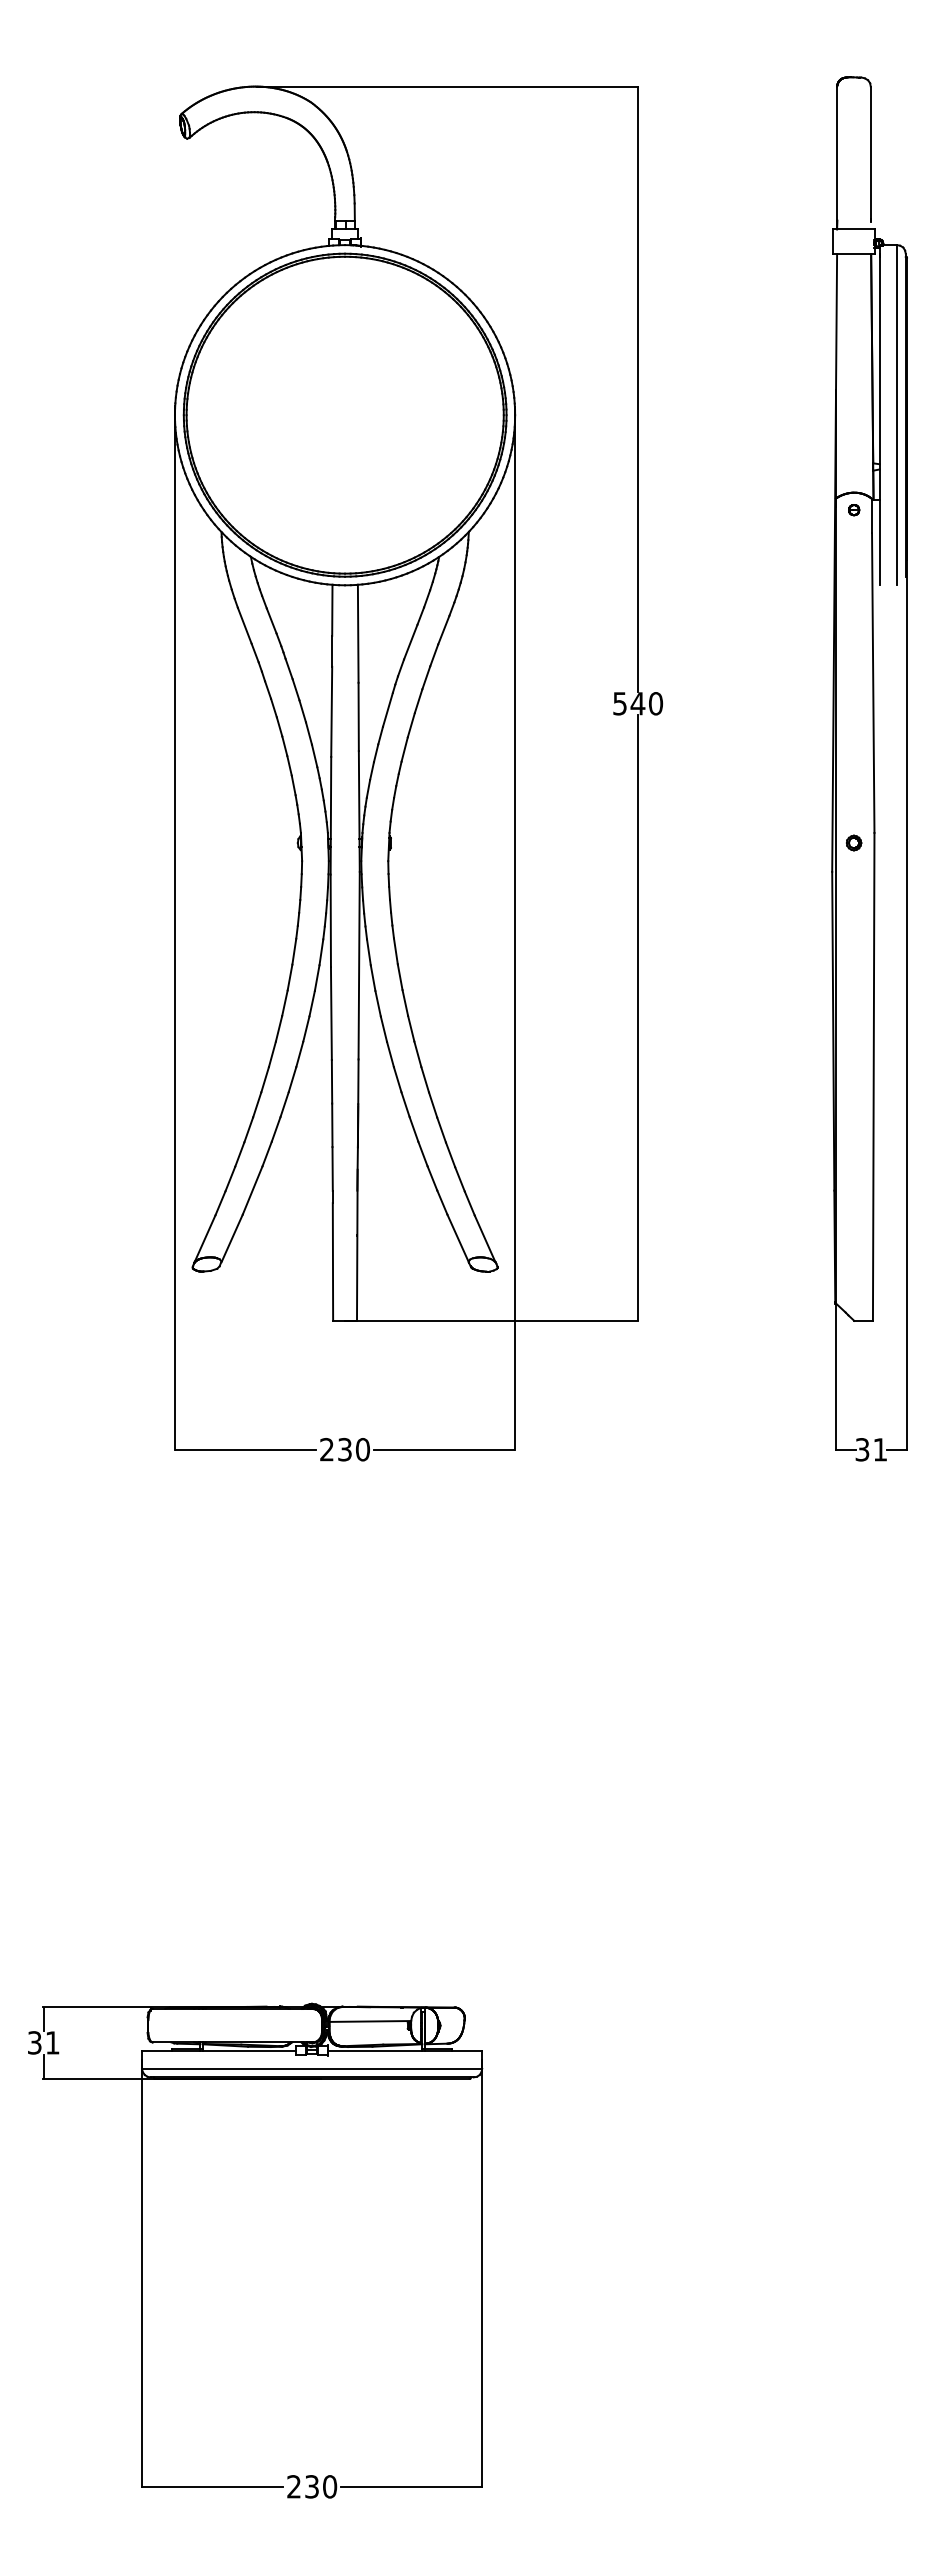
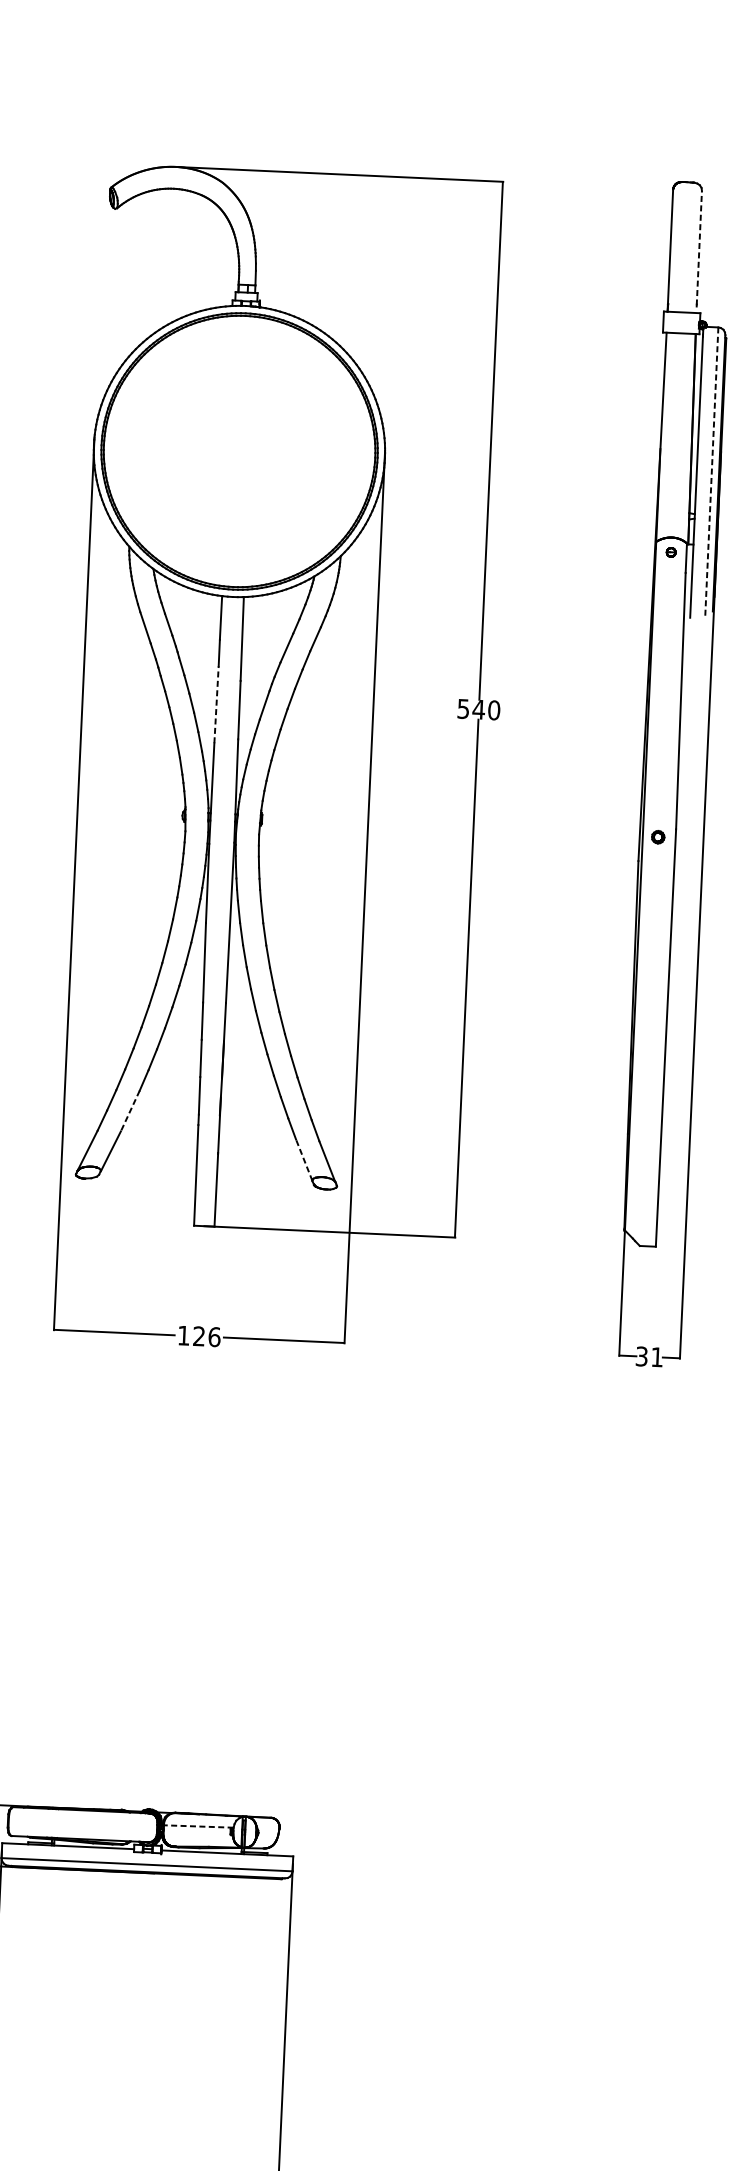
line: (870, 153) -> (699, 248), solid -> dashed
line: (897, 415) -> (712, 473), solid -> dashed
line: (331, 711) -> (216, 704), solid -> dashed
line: (252, 1190) -> (130, 1111), solid -> dashed
line: (457, 1238) -> (303, 1160), solid -> dashed
text: (345, 1449) -> (199, 1336), 230 -> 126
line: (370, 2021) -> (198, 1826), solid -> dashed

